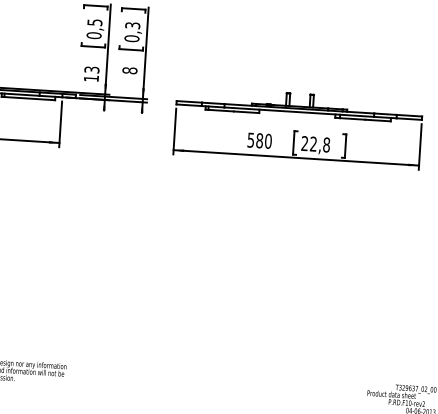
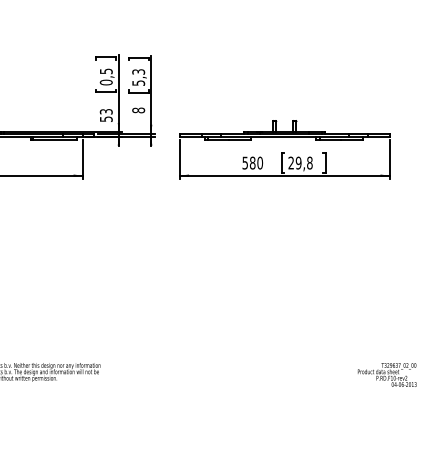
text: (131, 37) -> (138, 82), 0,3 -> 5,3
text: (91, 77) -> (106, 118), 13 -> 53
text: (313, 143) -> (298, 162), 22,8 -> 29,8

